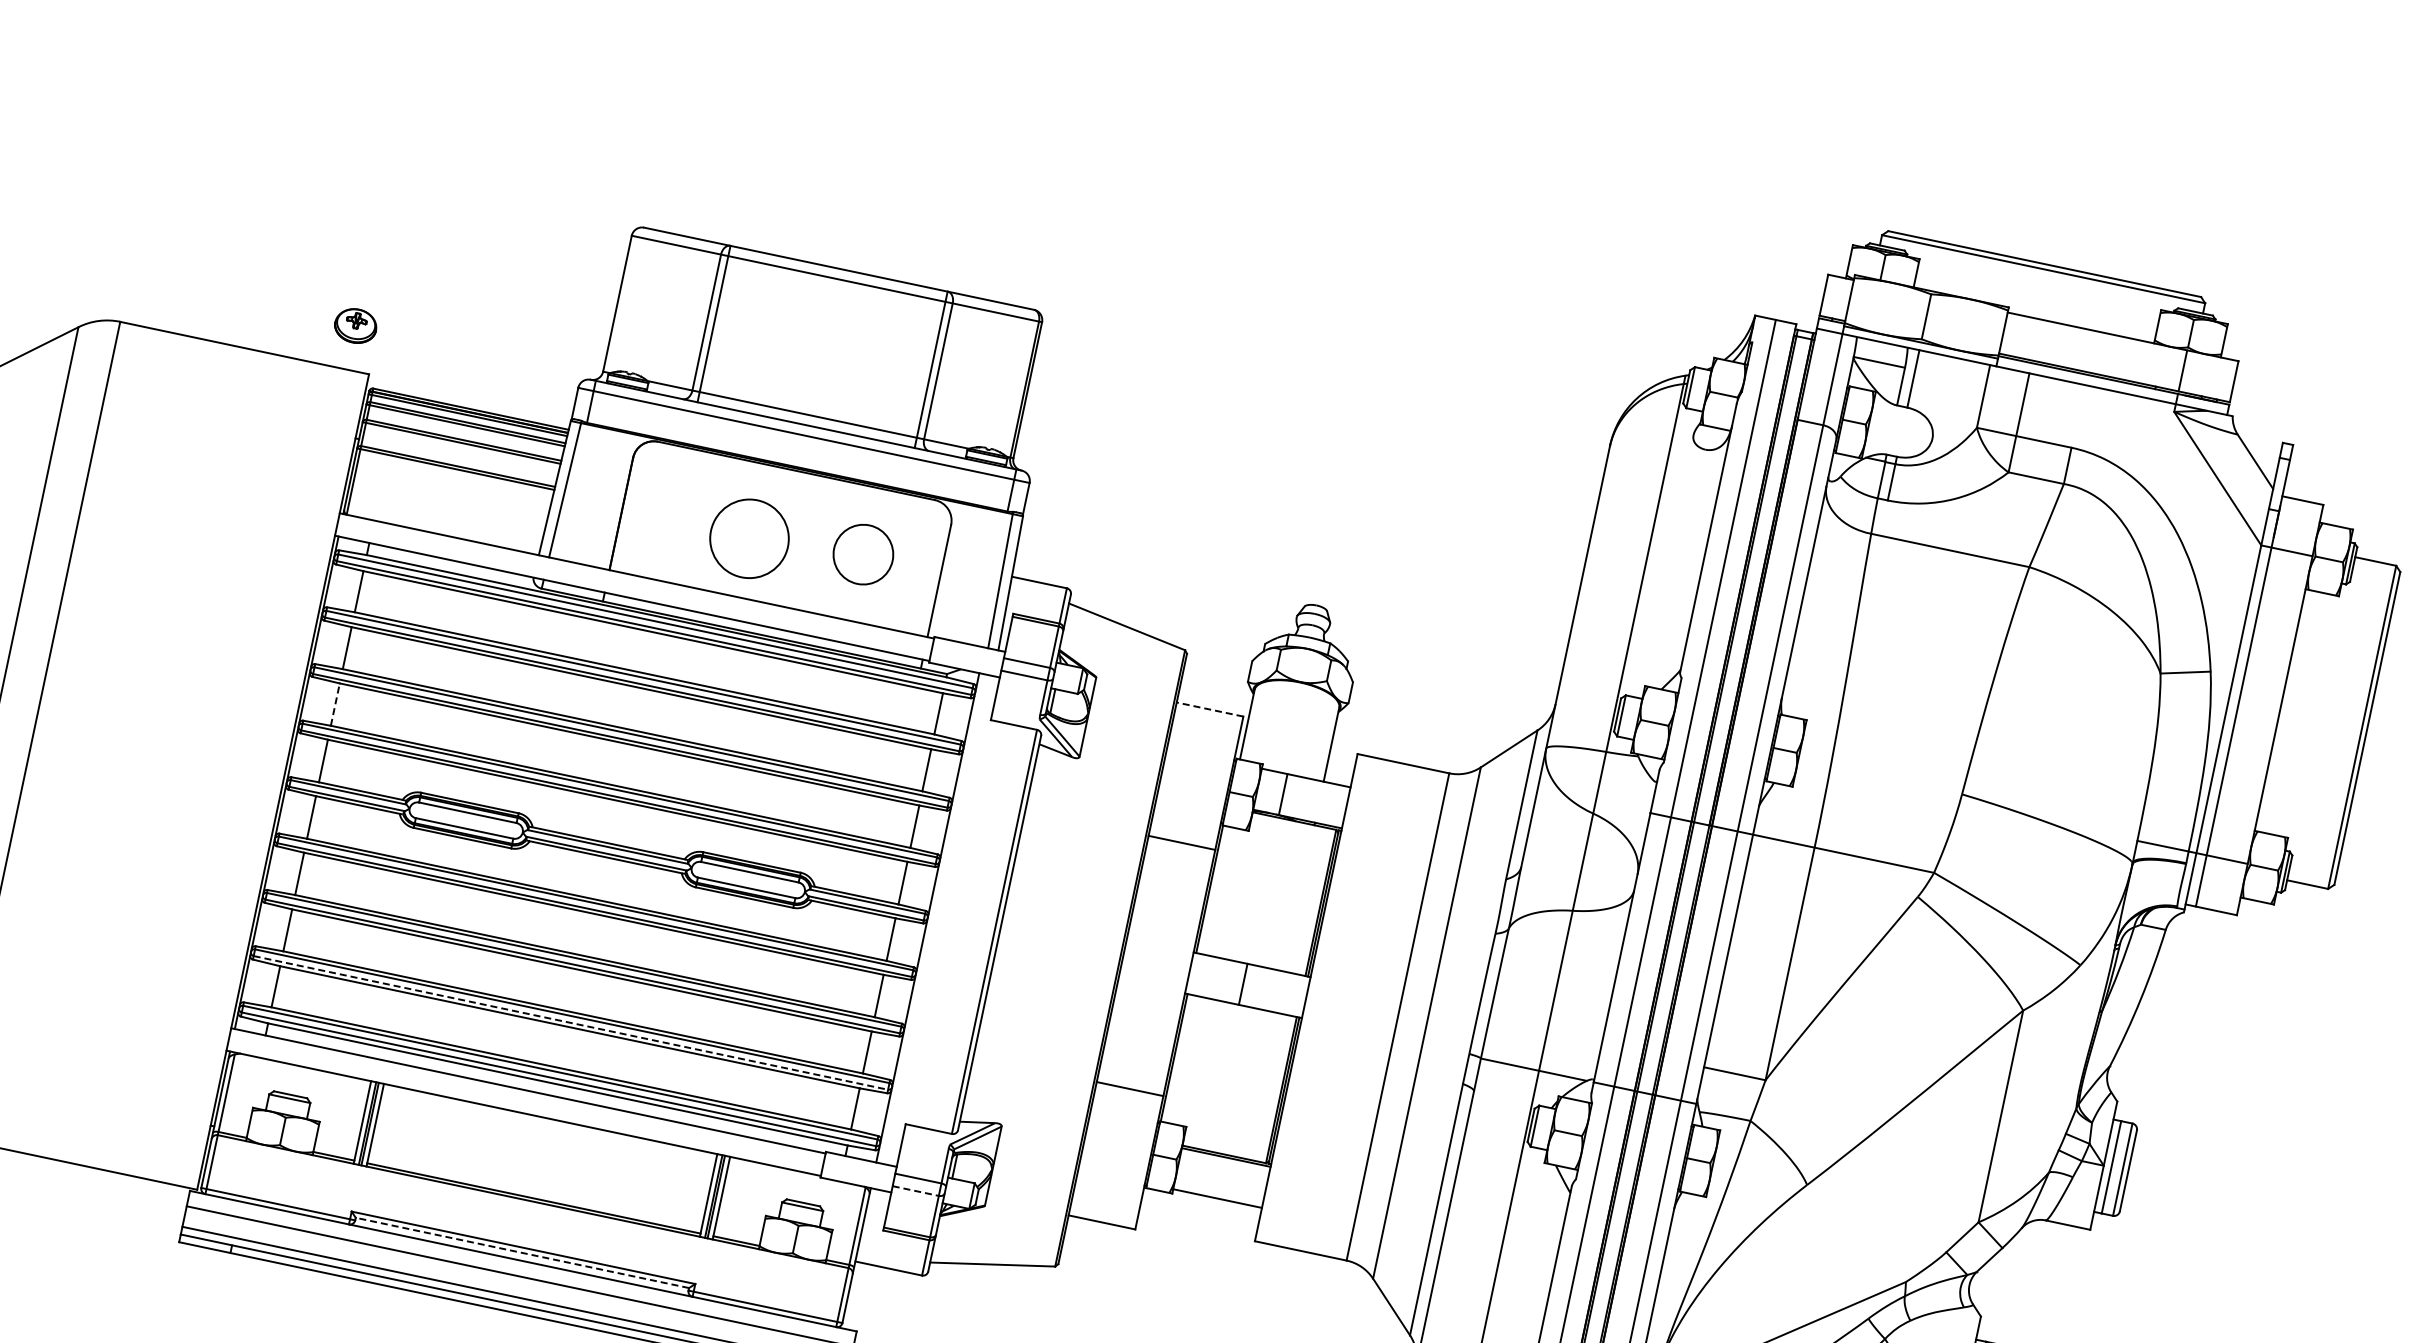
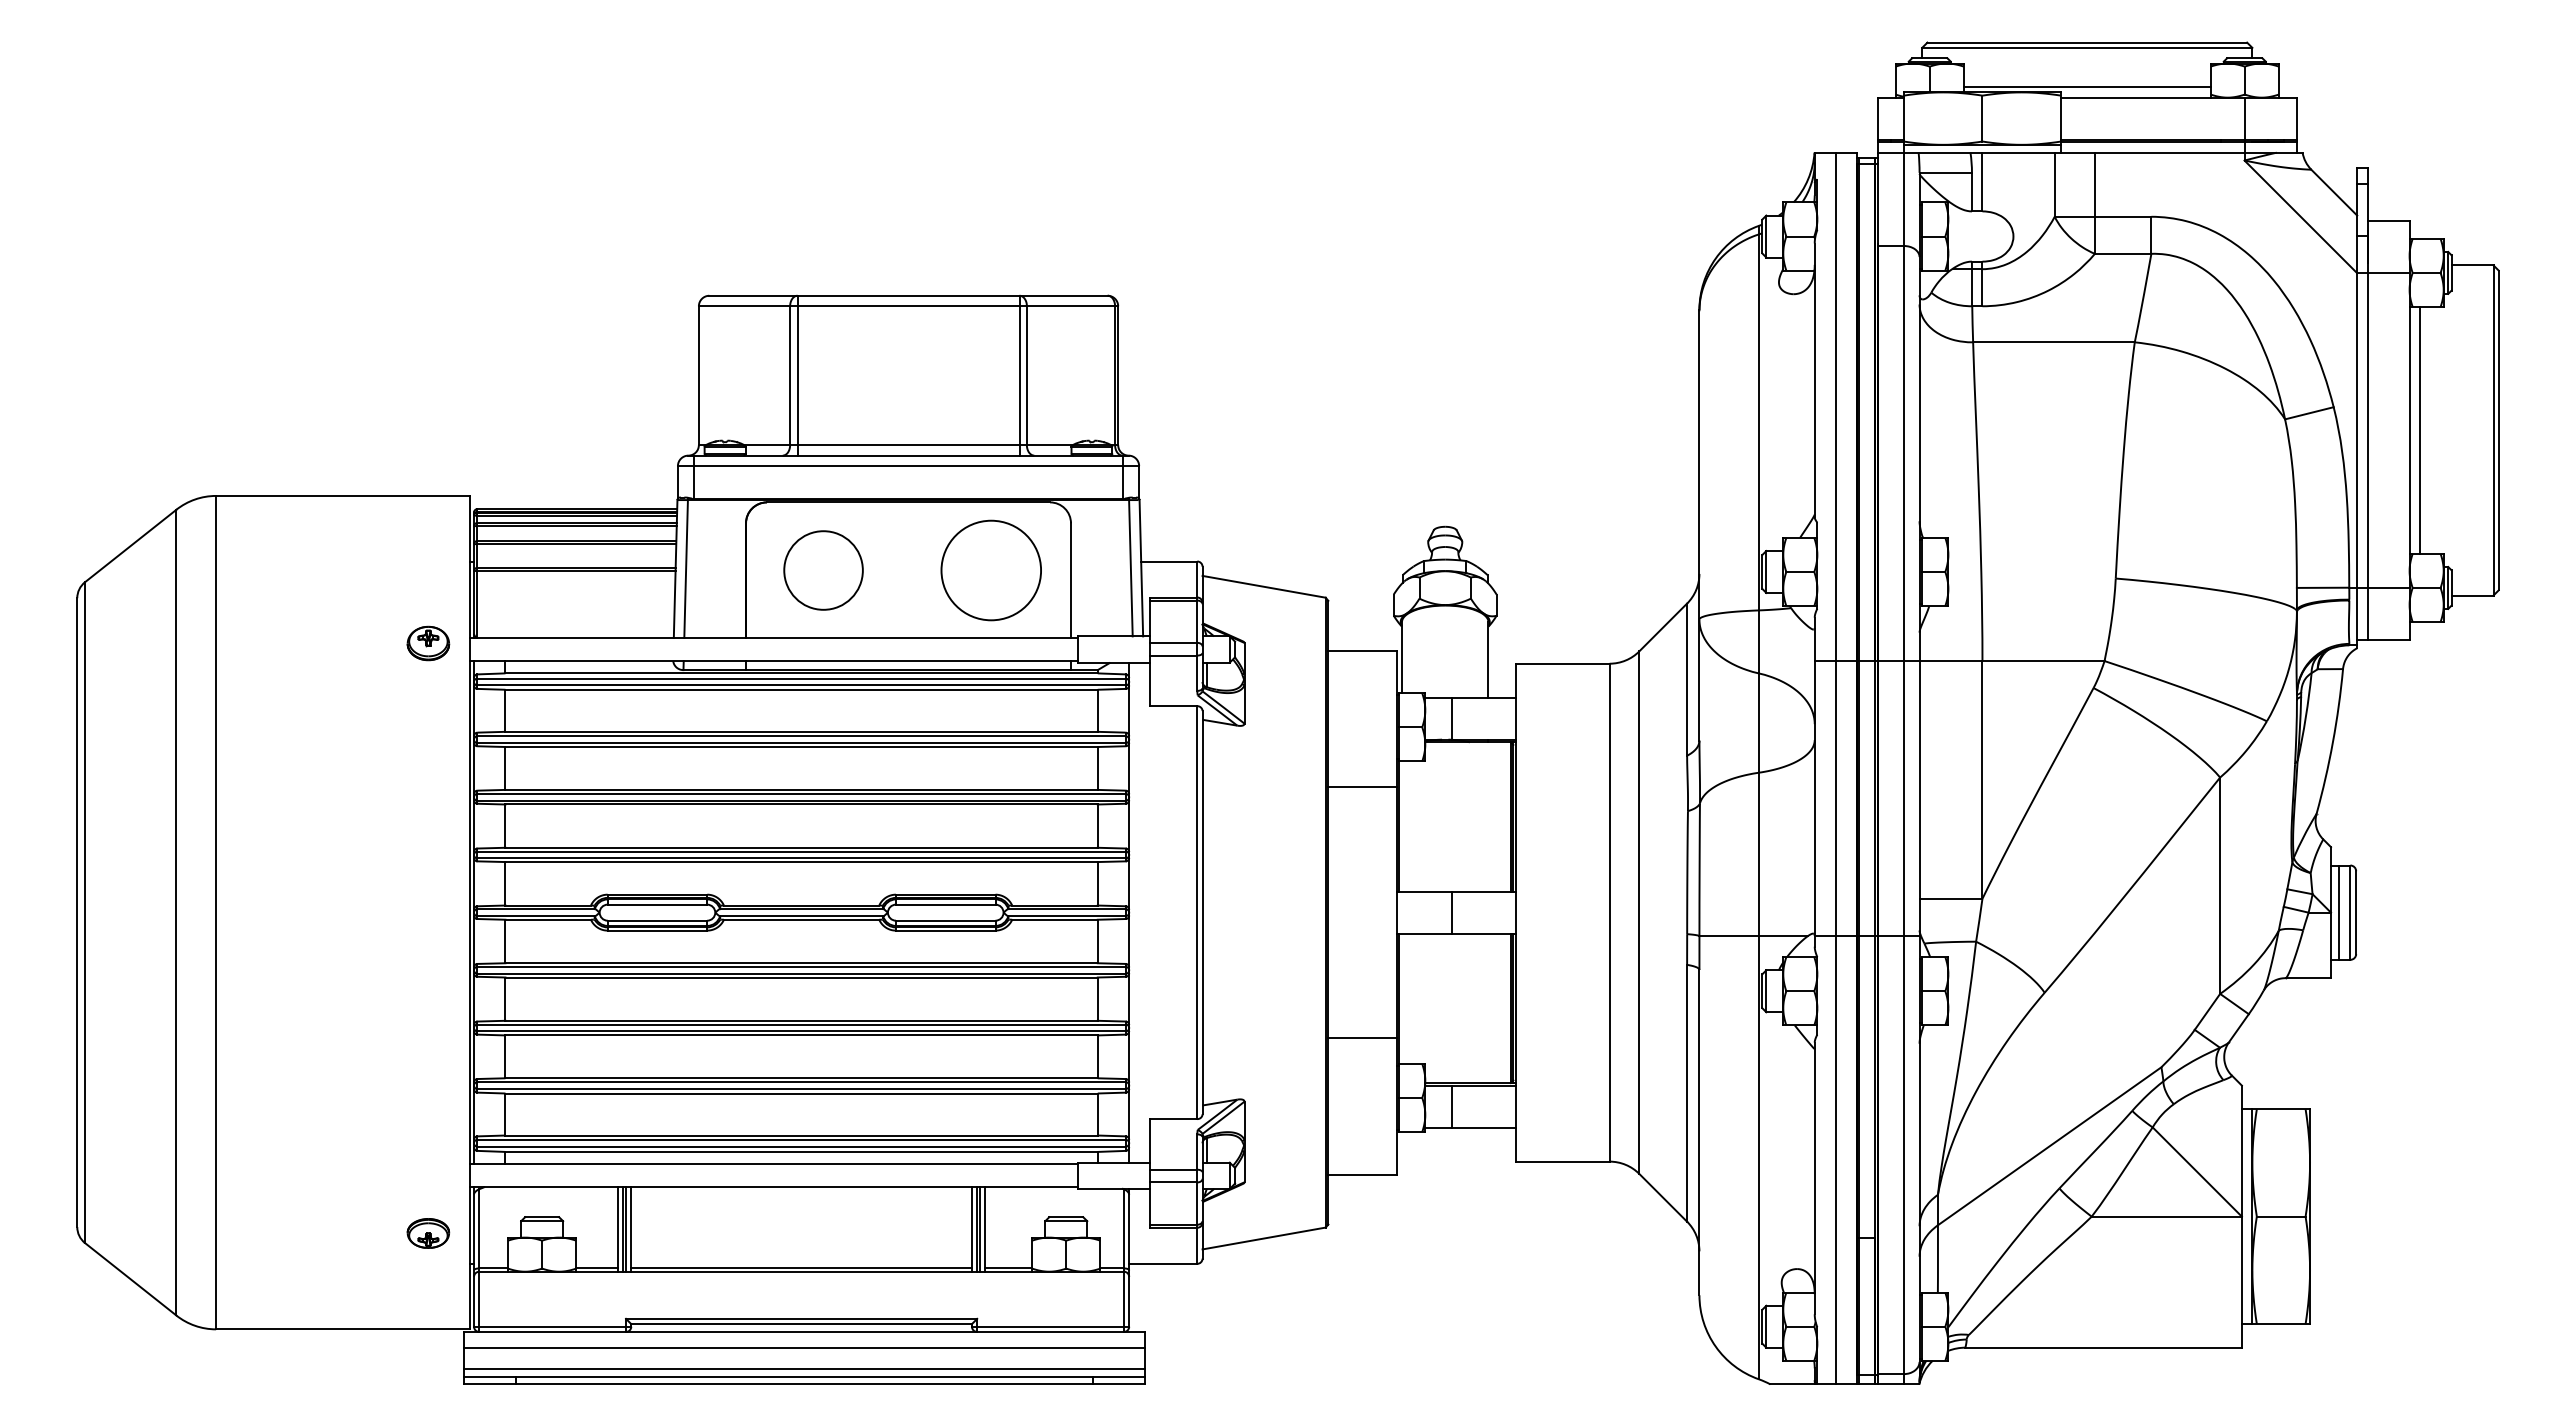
line: (2034, 307) -> (2086, 87), added
part: (355, 326) -> (428, 643), moved
circle: (749, 538) -> (823, 570), moved
circle: (863, 554) -> (991, 570), size x1.67
line: (335, 704) -> (505, 826), dashed -> solid
line: (1209, 709) -> (1361, 650), dashed -> solid
line: (2290, 712) -> (2420, 430), added
line: (571, 1023) -> (802, 1089), dashed -> solid
part: (176, 1087) -> (428, 1233), added
line: (1203, 1174) -> (1451, 1106), added
line: (915, 1191) -> (1173, 1182), dashed -> solid
line: (522, 1253) -> (801, 1324), dashed -> solid

